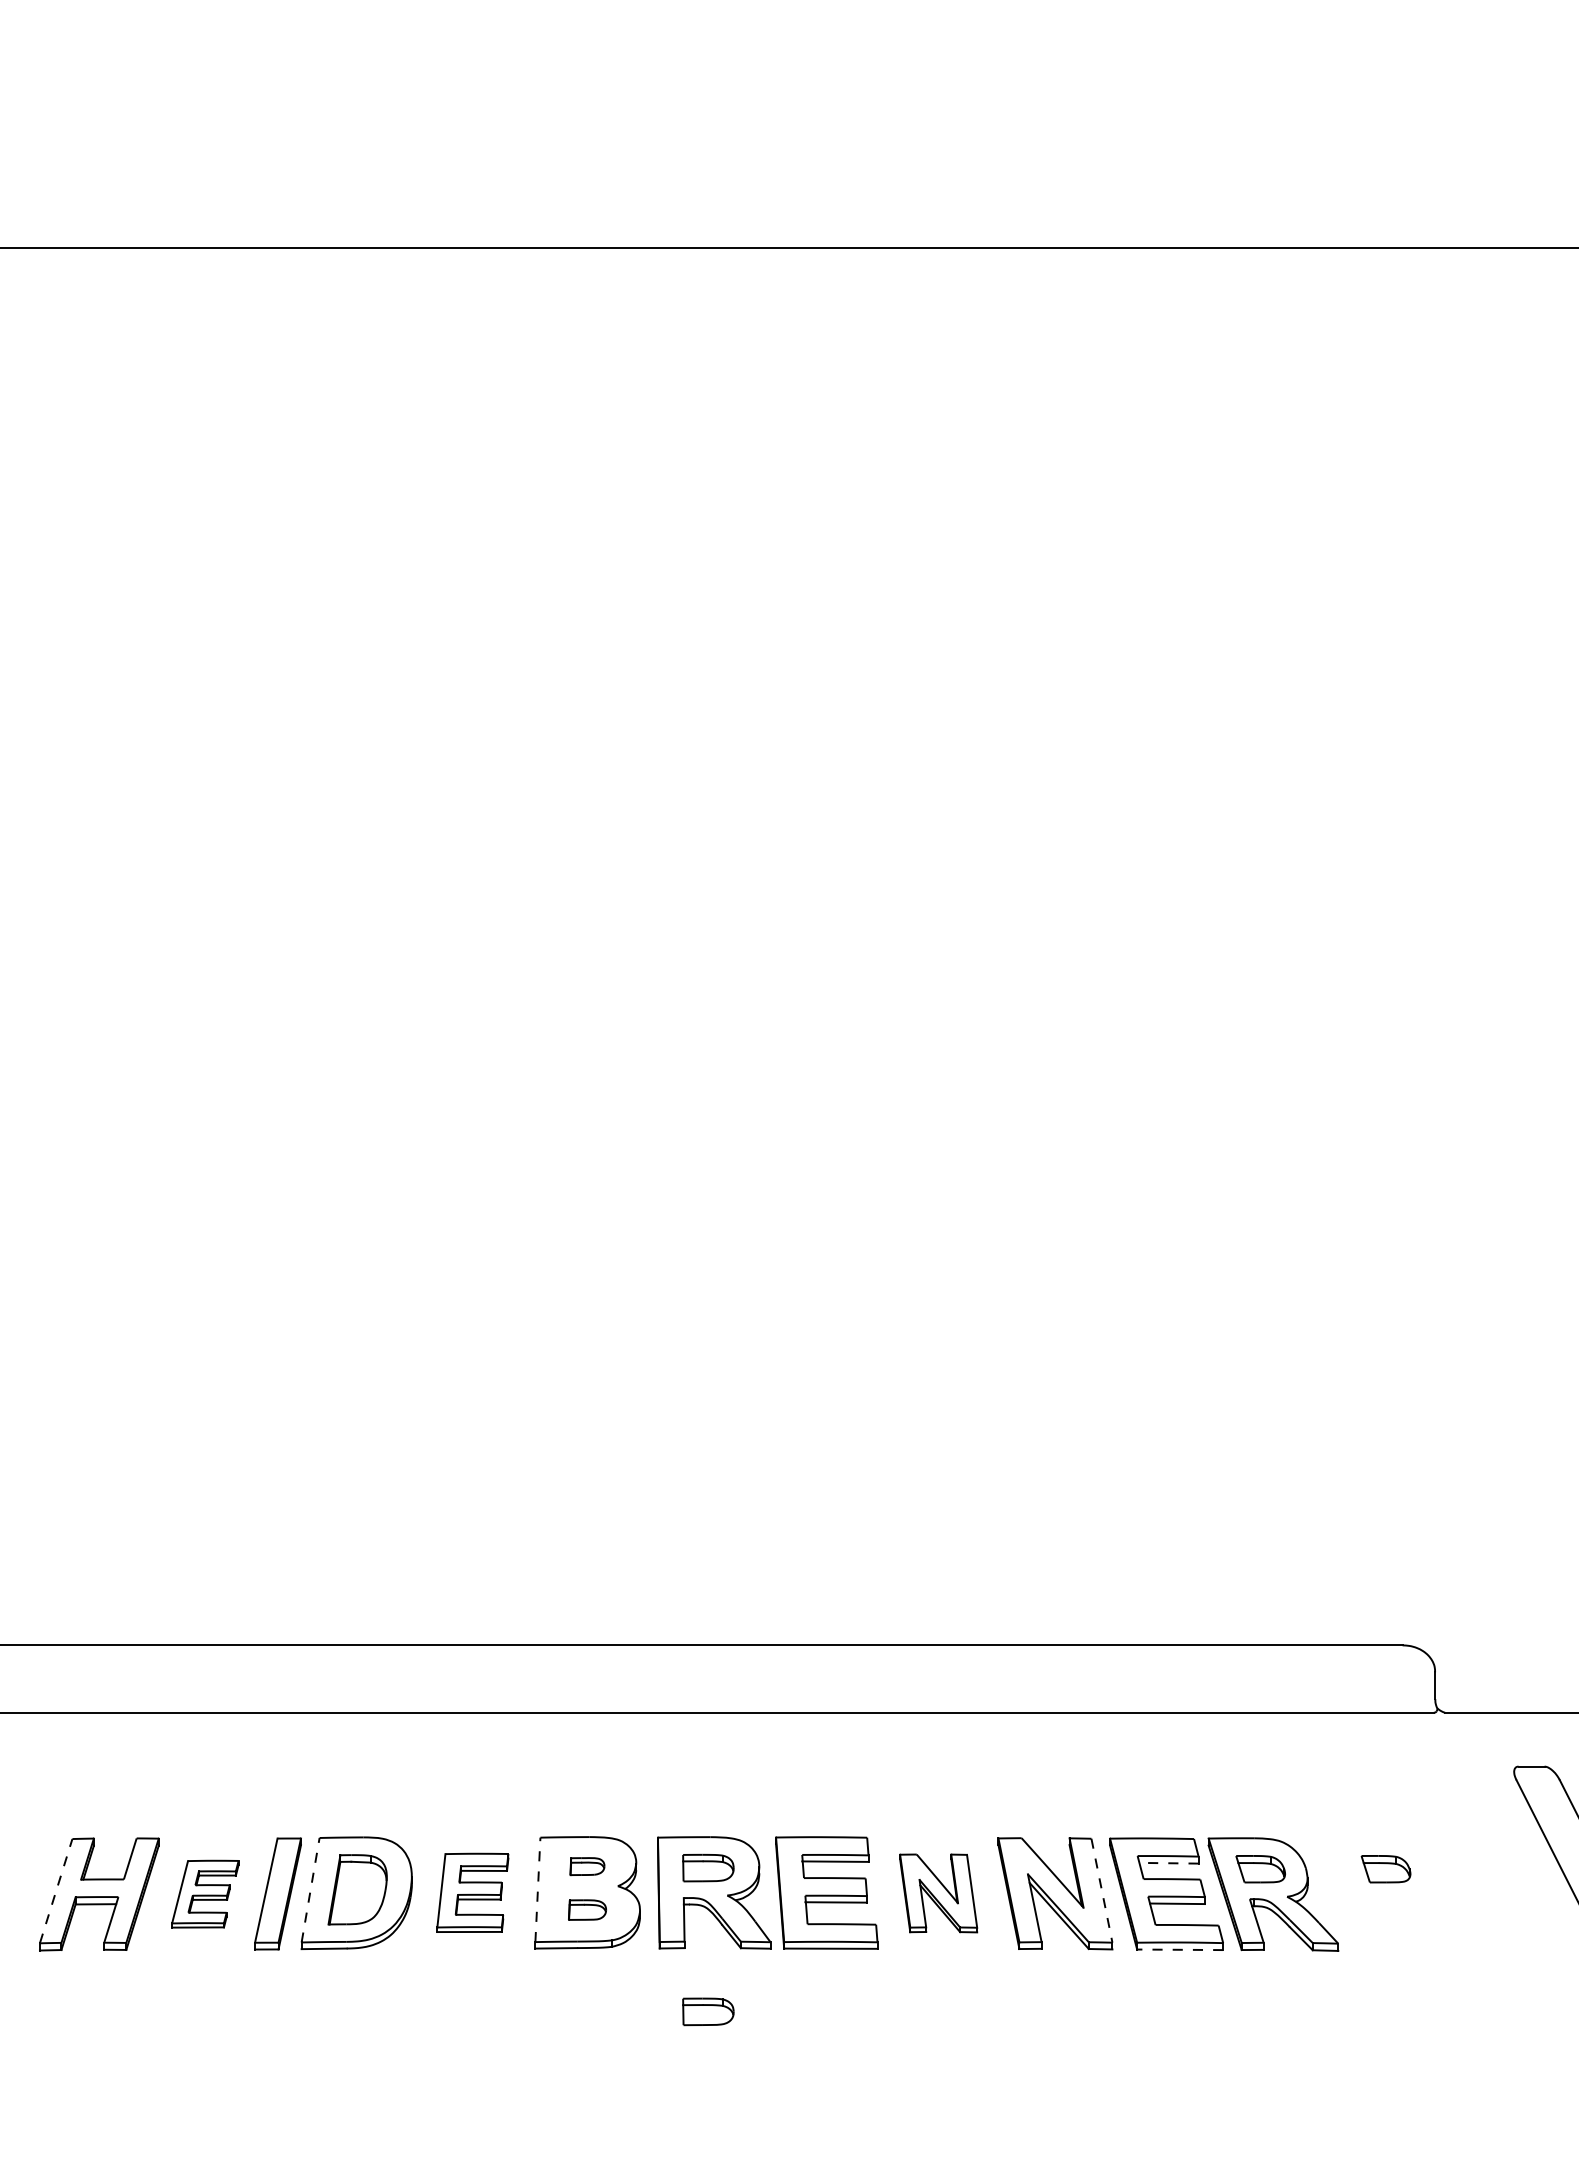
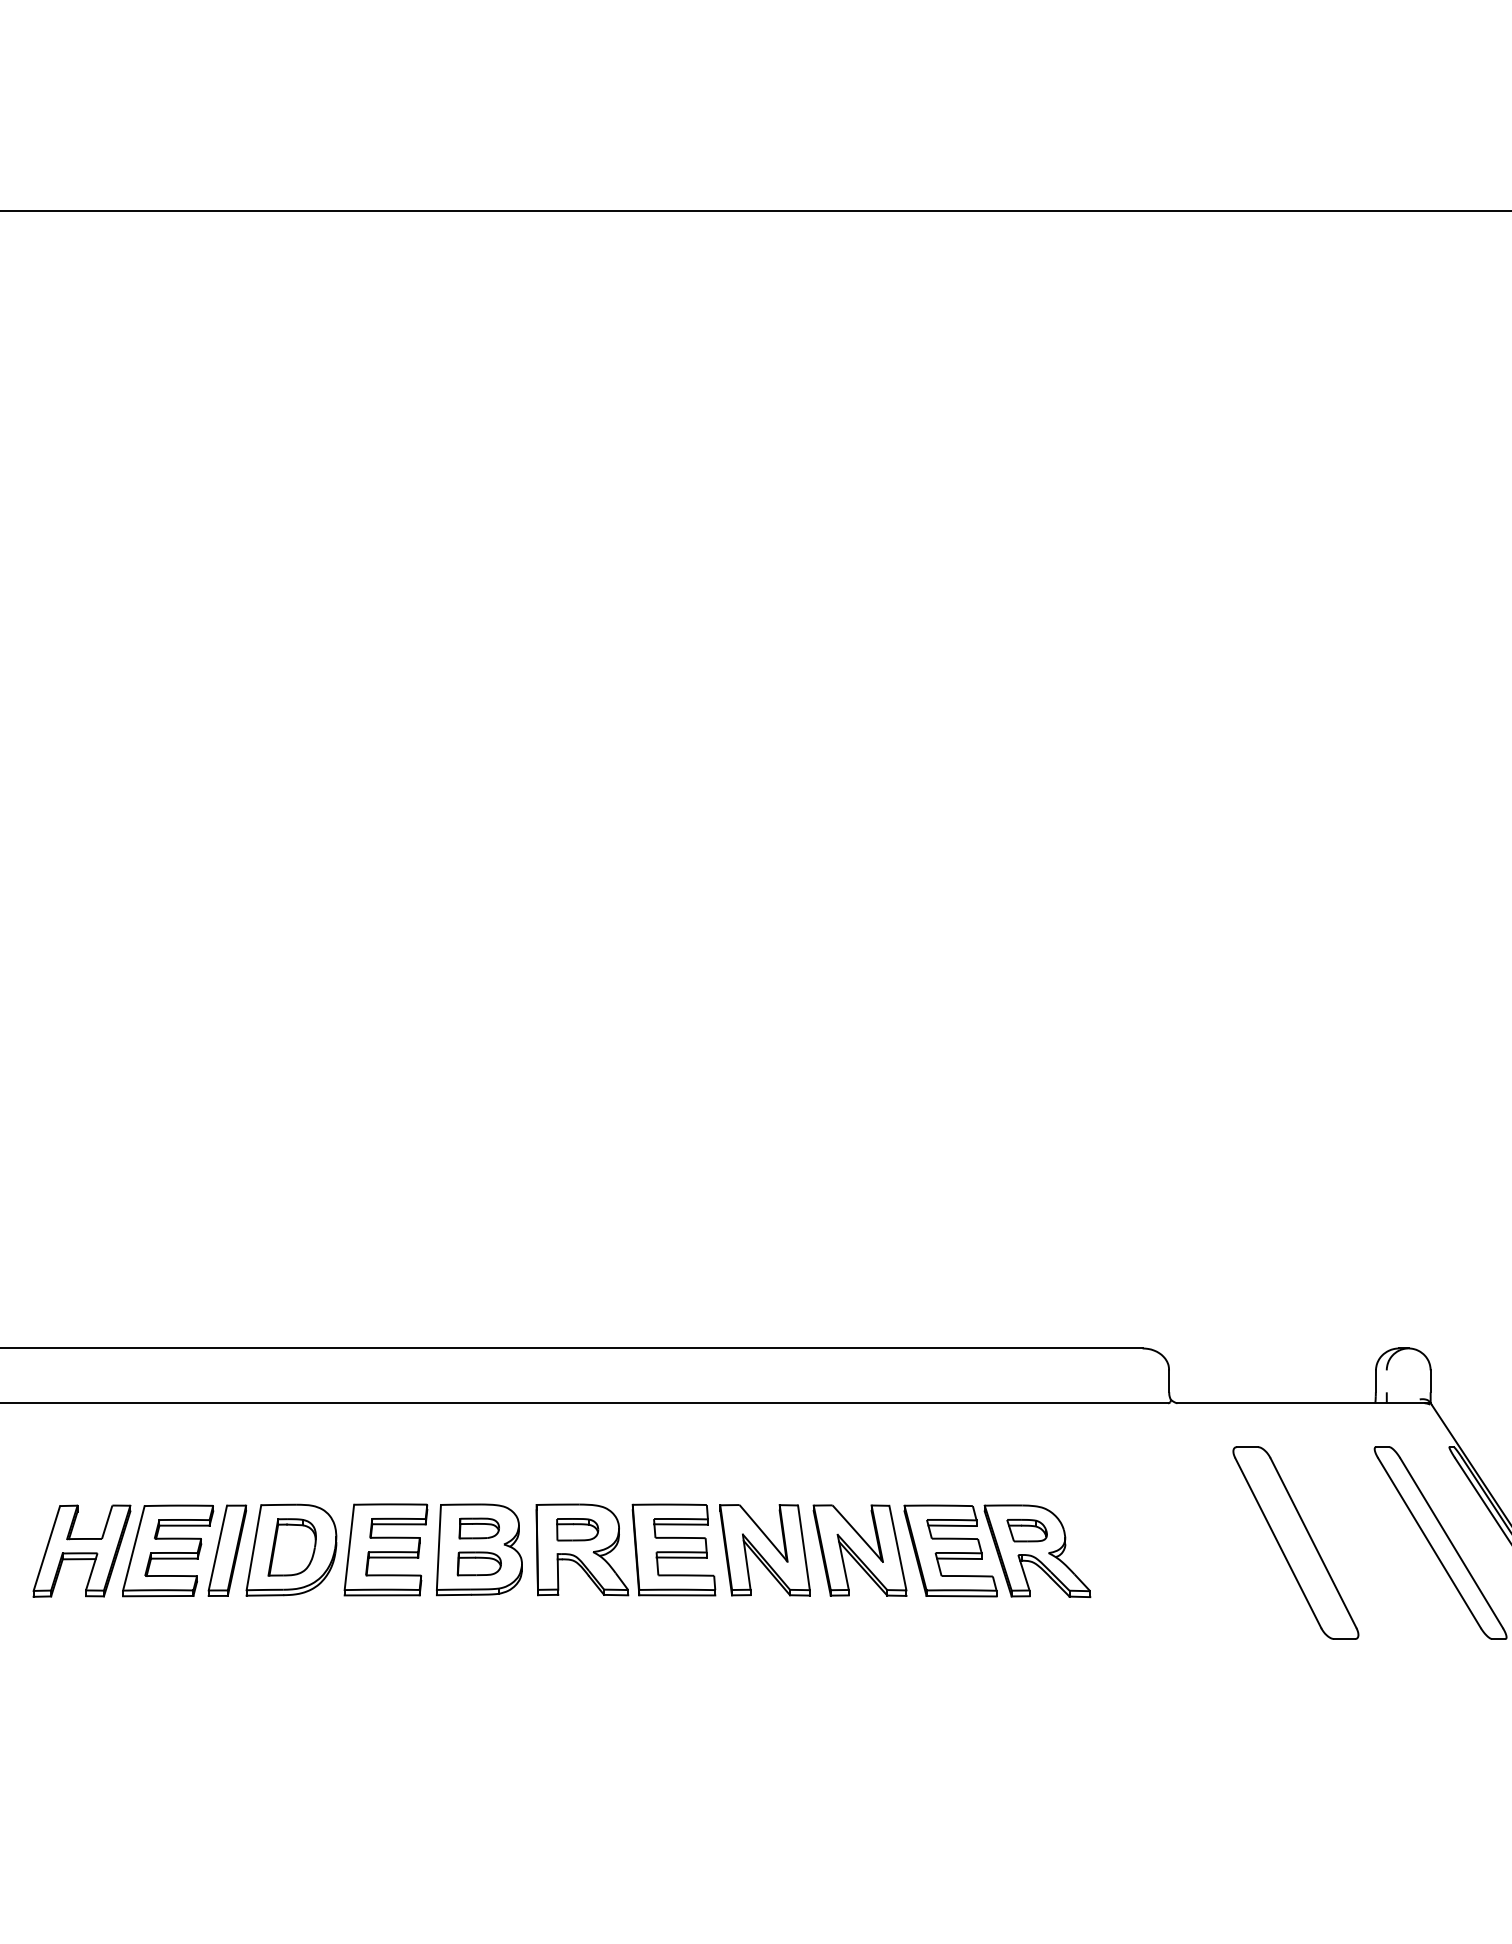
line: (1169, 1862) -> (952, 1525), dashed -> solid
part: (586, 1866) -> (478, 1528), size x1.43
part: (1385, 1869) -> (1128, 1530), removed
line: (311, 1889) -> (254, 1547), dashed -> solid
line: (537, 1889) -> (438, 1547), dashed -> solid
line: (56, 1891) -> (47, 1548), dashed -> solid
line: (1102, 1891) -> (898, 1548), dashed -> solid
part: (472, 1892) -> (385, 1549), size x1.43
part: (205, 1893) -> (168, 1550), size x1.67
part: (937, 1893) -> (764, 1550), size x1.43
part: (586, 1909) -> (478, 1563), size x1.43
line: (1180, 1950) -> (961, 1596), dashed -> solid
part: (708, 2011) -> (577, 1646), removed

